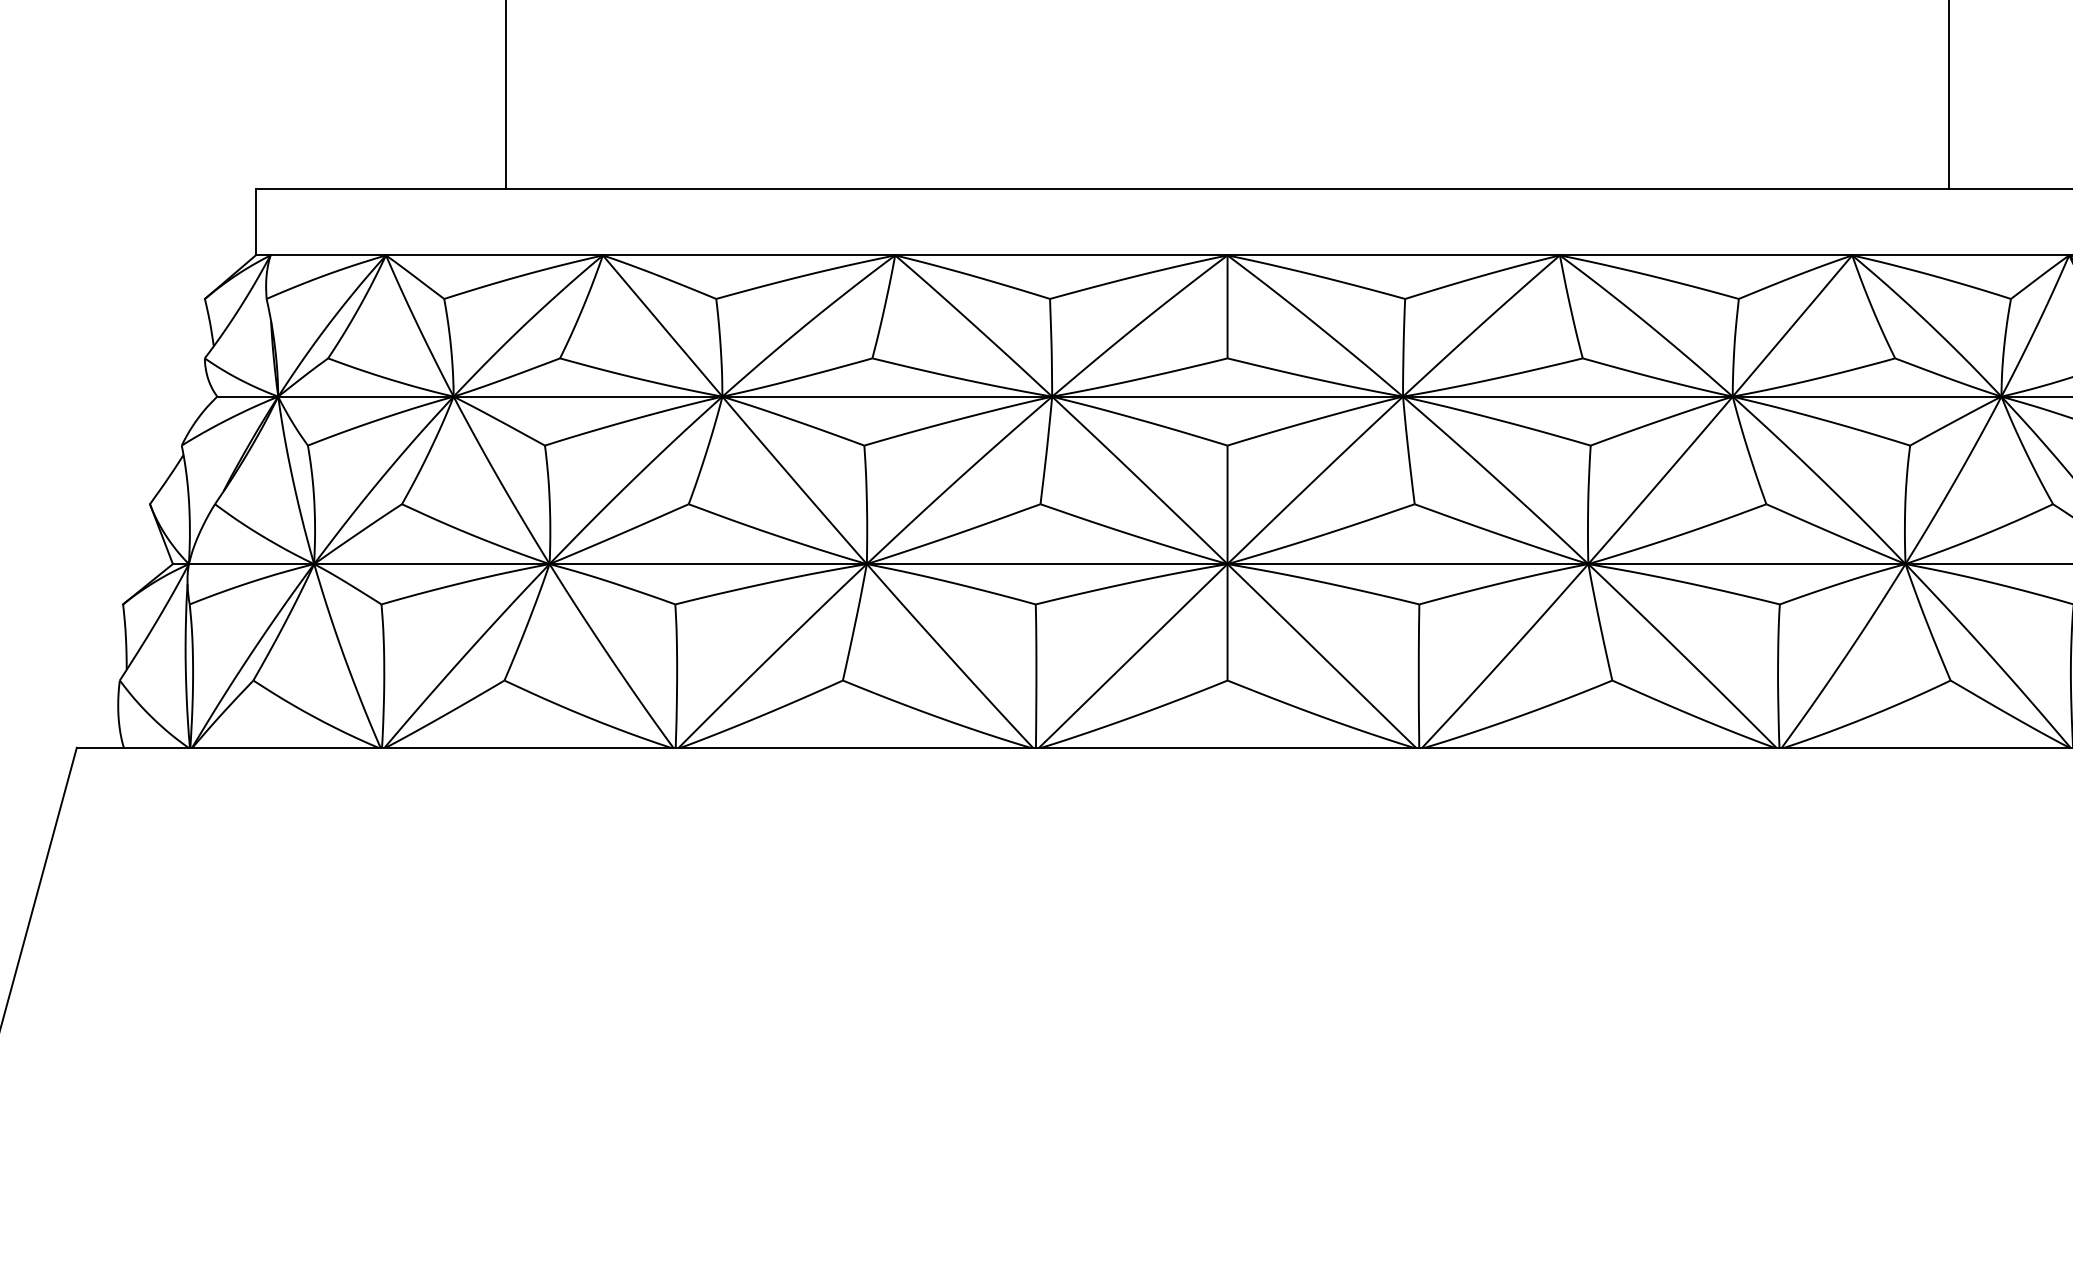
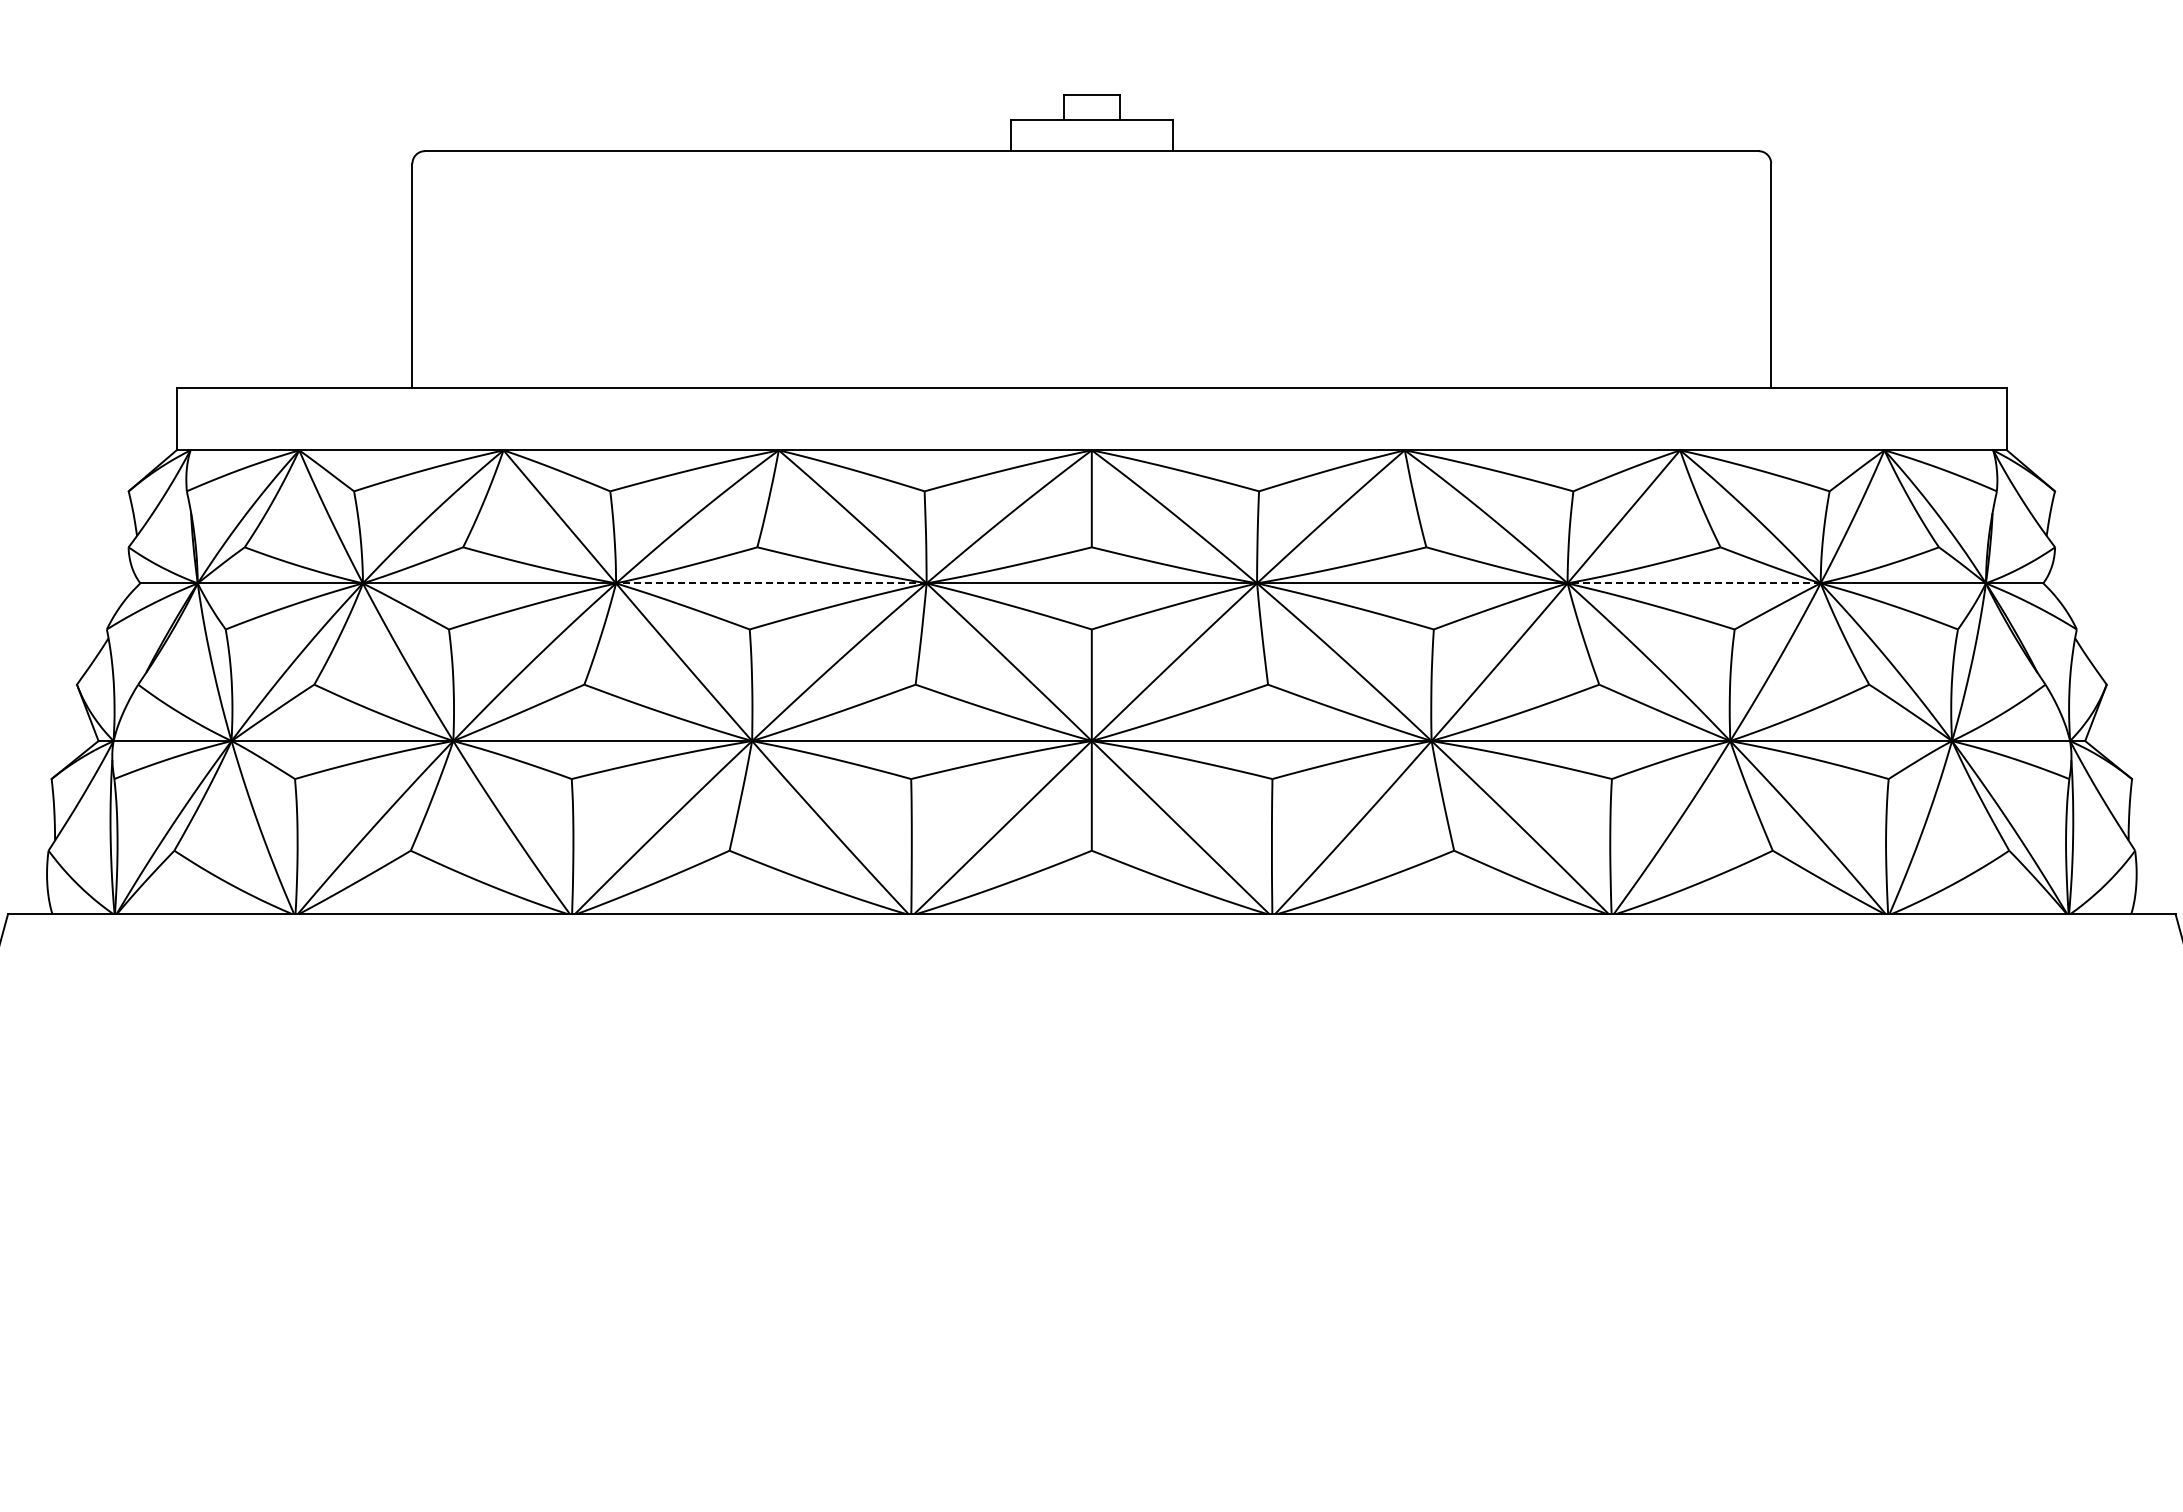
line: (886, 396) -> (770, 583), solid -> dashed
line: (1867, 396) -> (1694, 583), solid -> dashed

